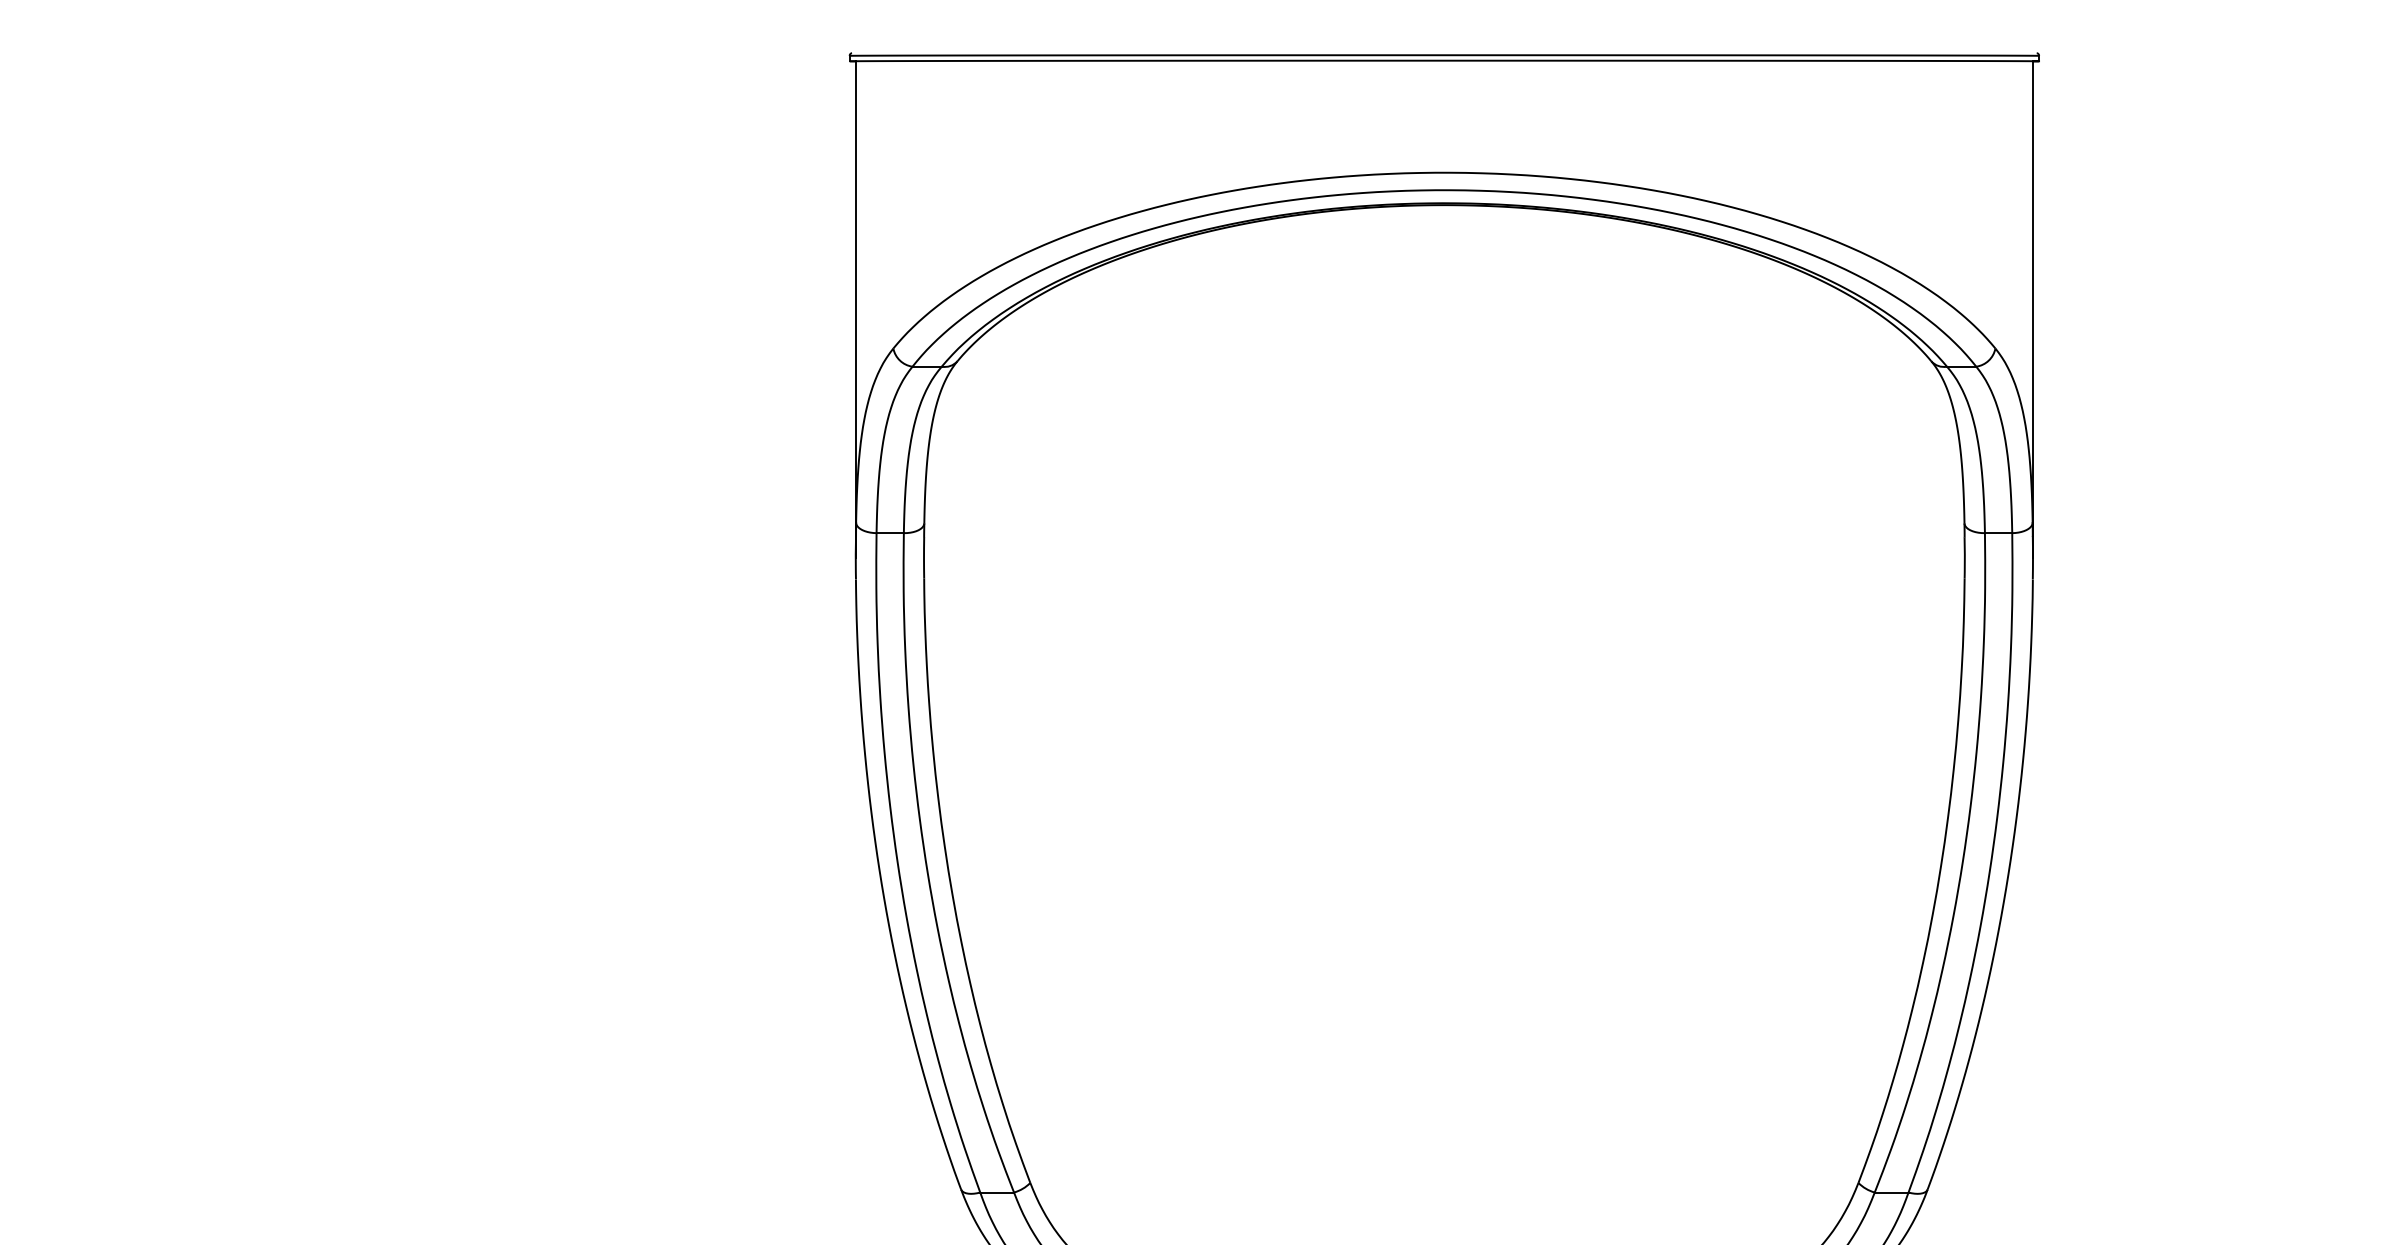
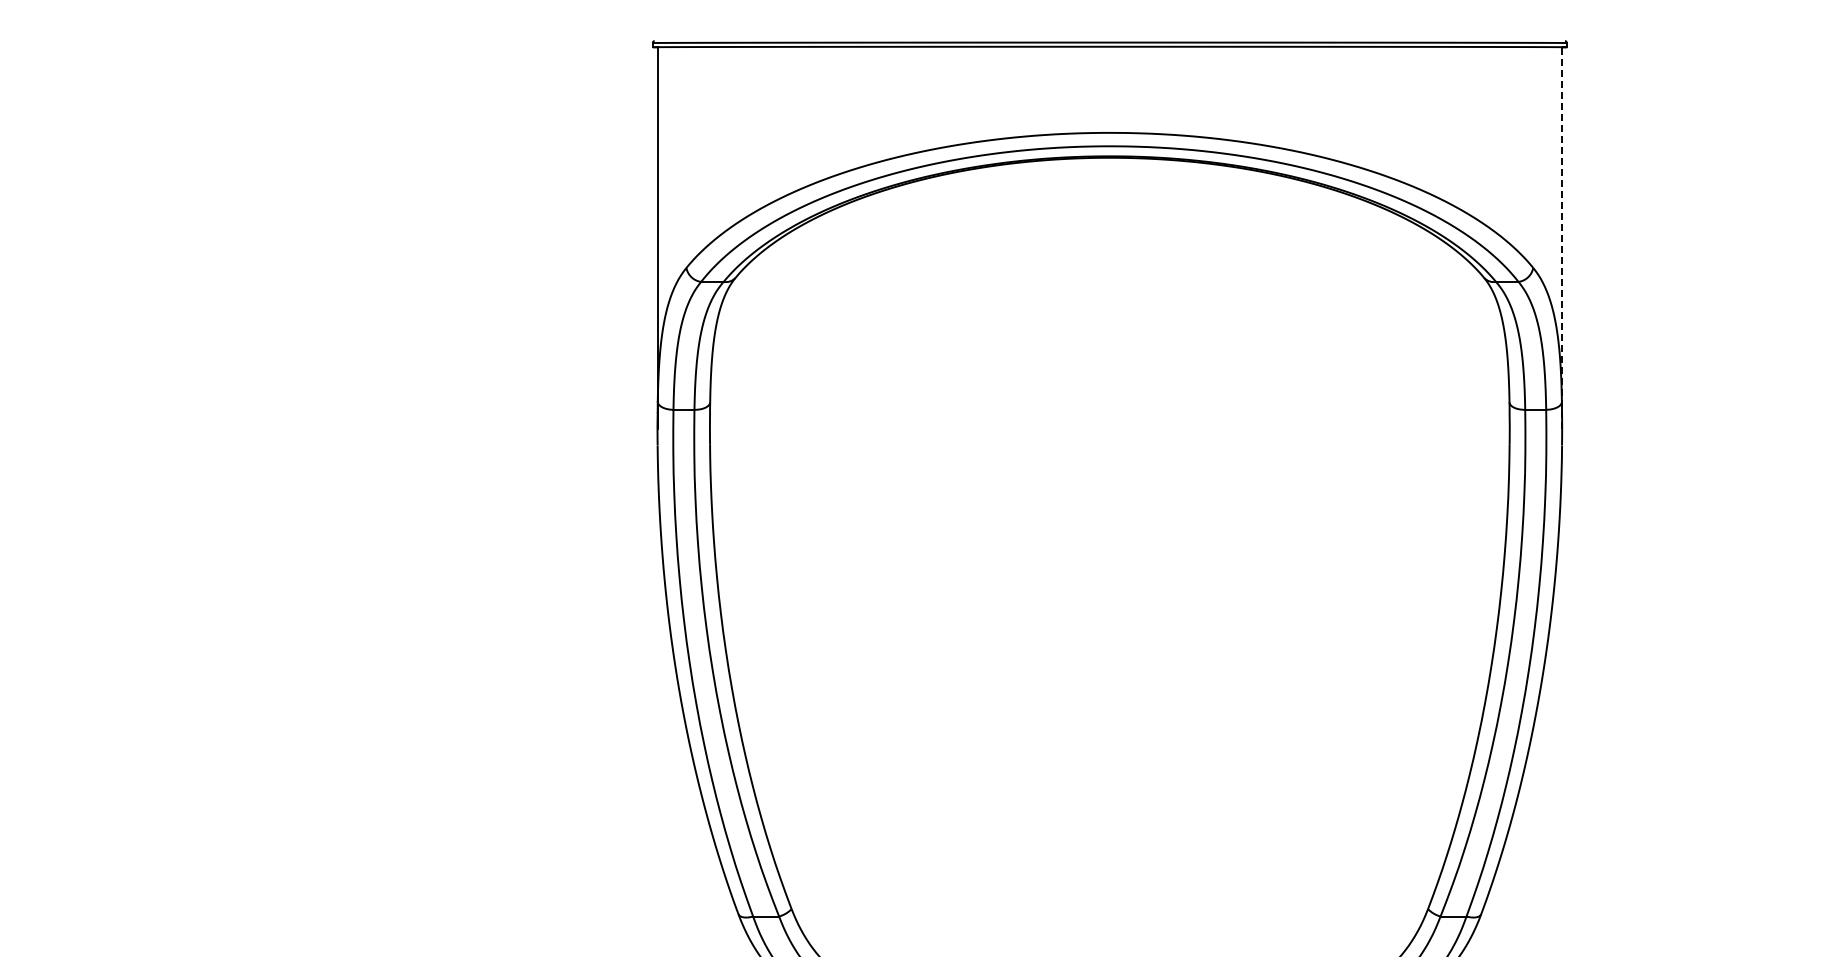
line: (2033, 310) -> (1562, 238), solid -> dashed

